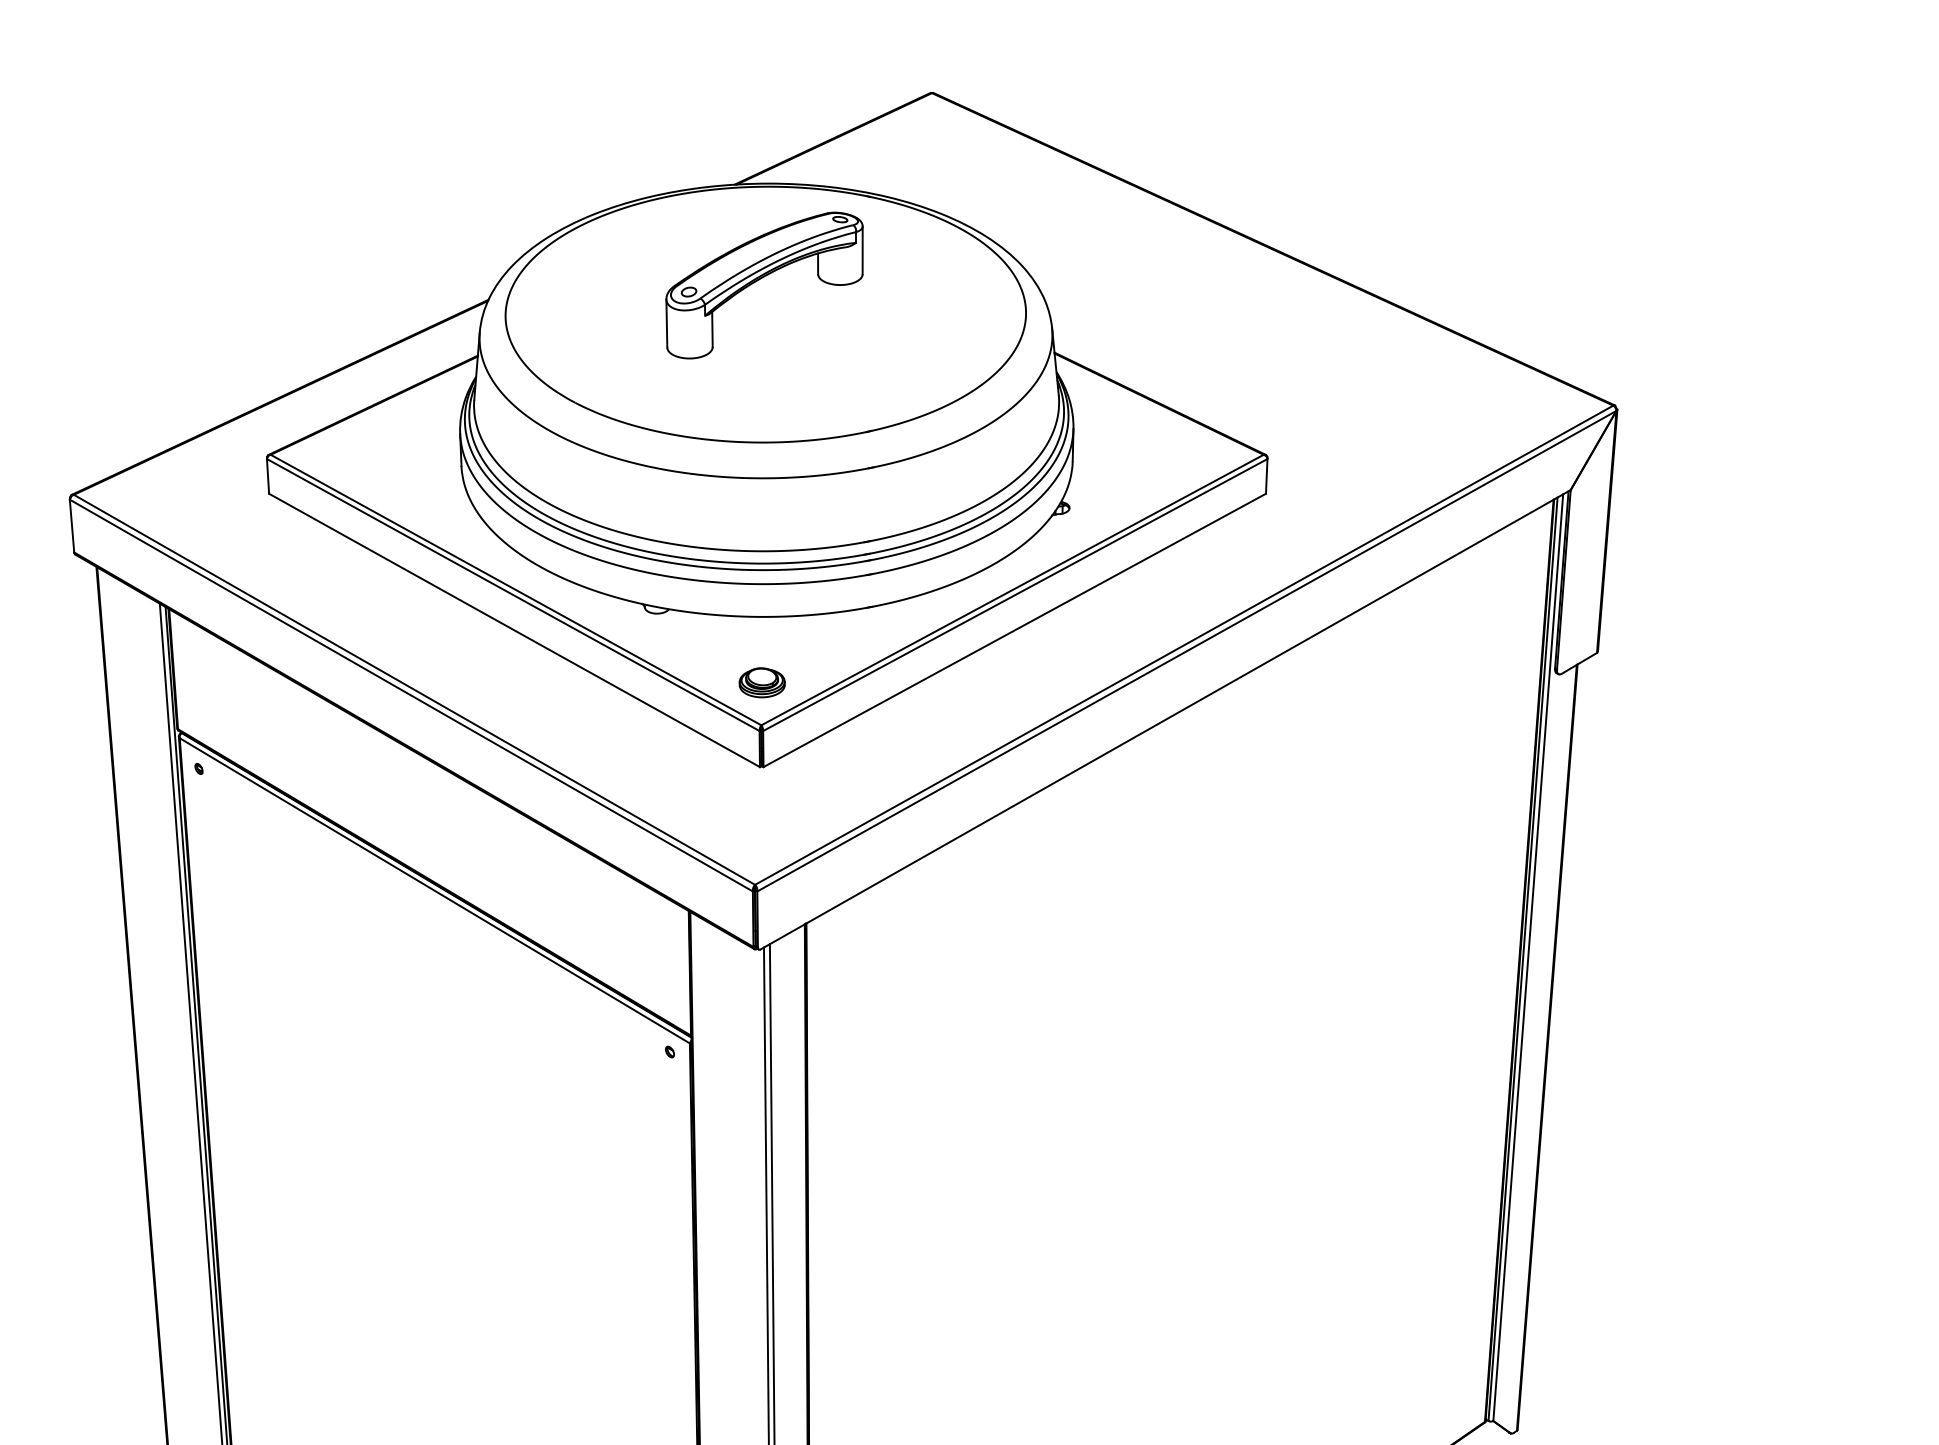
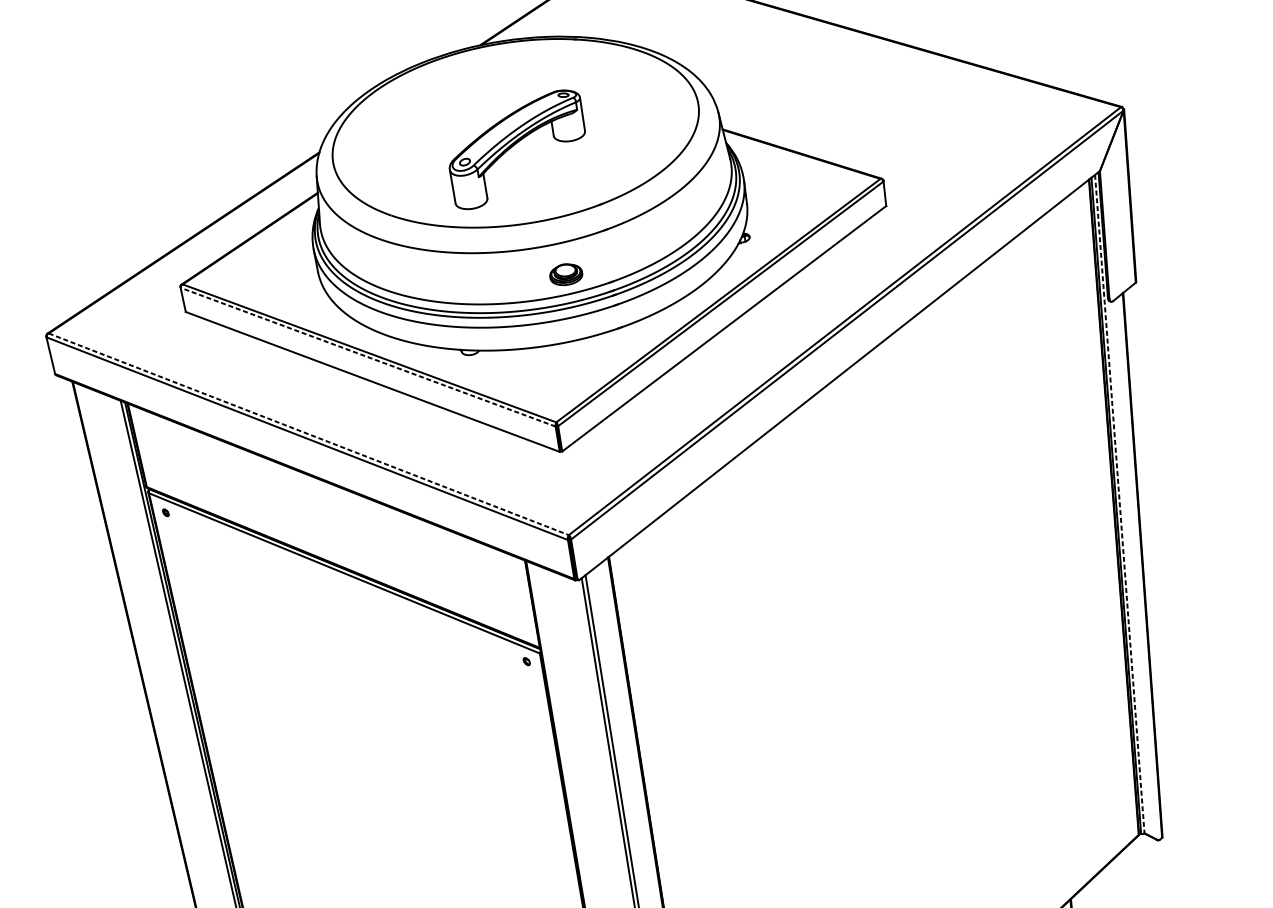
part: (759, 280) -> (513, 146), moved
line: (512, 594) -> (367, 356), solid -> dashed
part: (761, 682) -> (565, 274), moved
line: (414, 690) -> (308, 434), solid -> dashed
line: (1528, 957) -> (1119, 503), solid -> dashed

